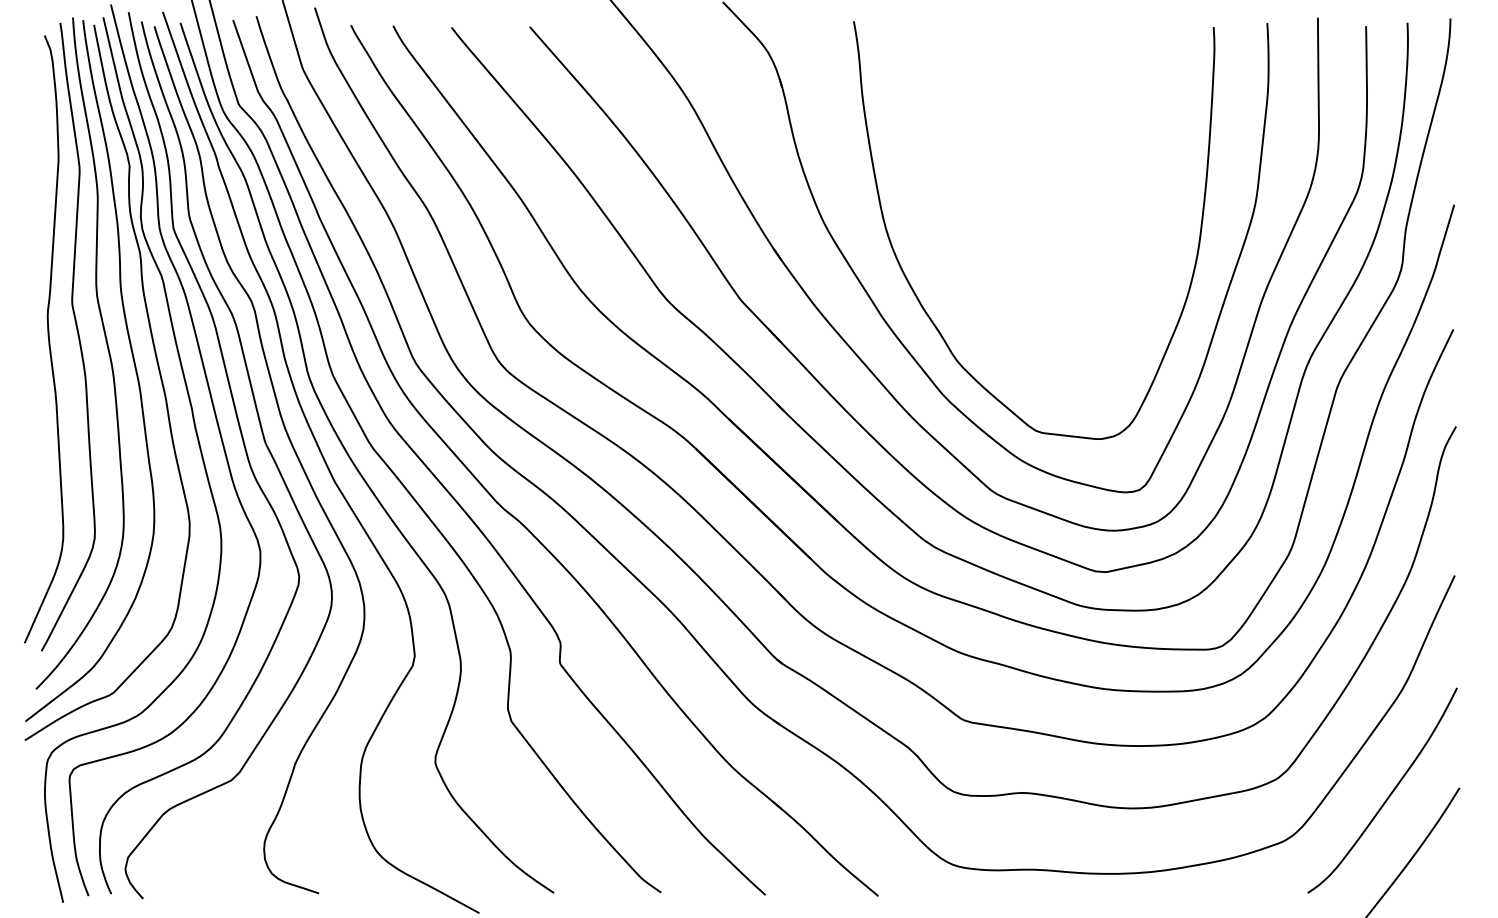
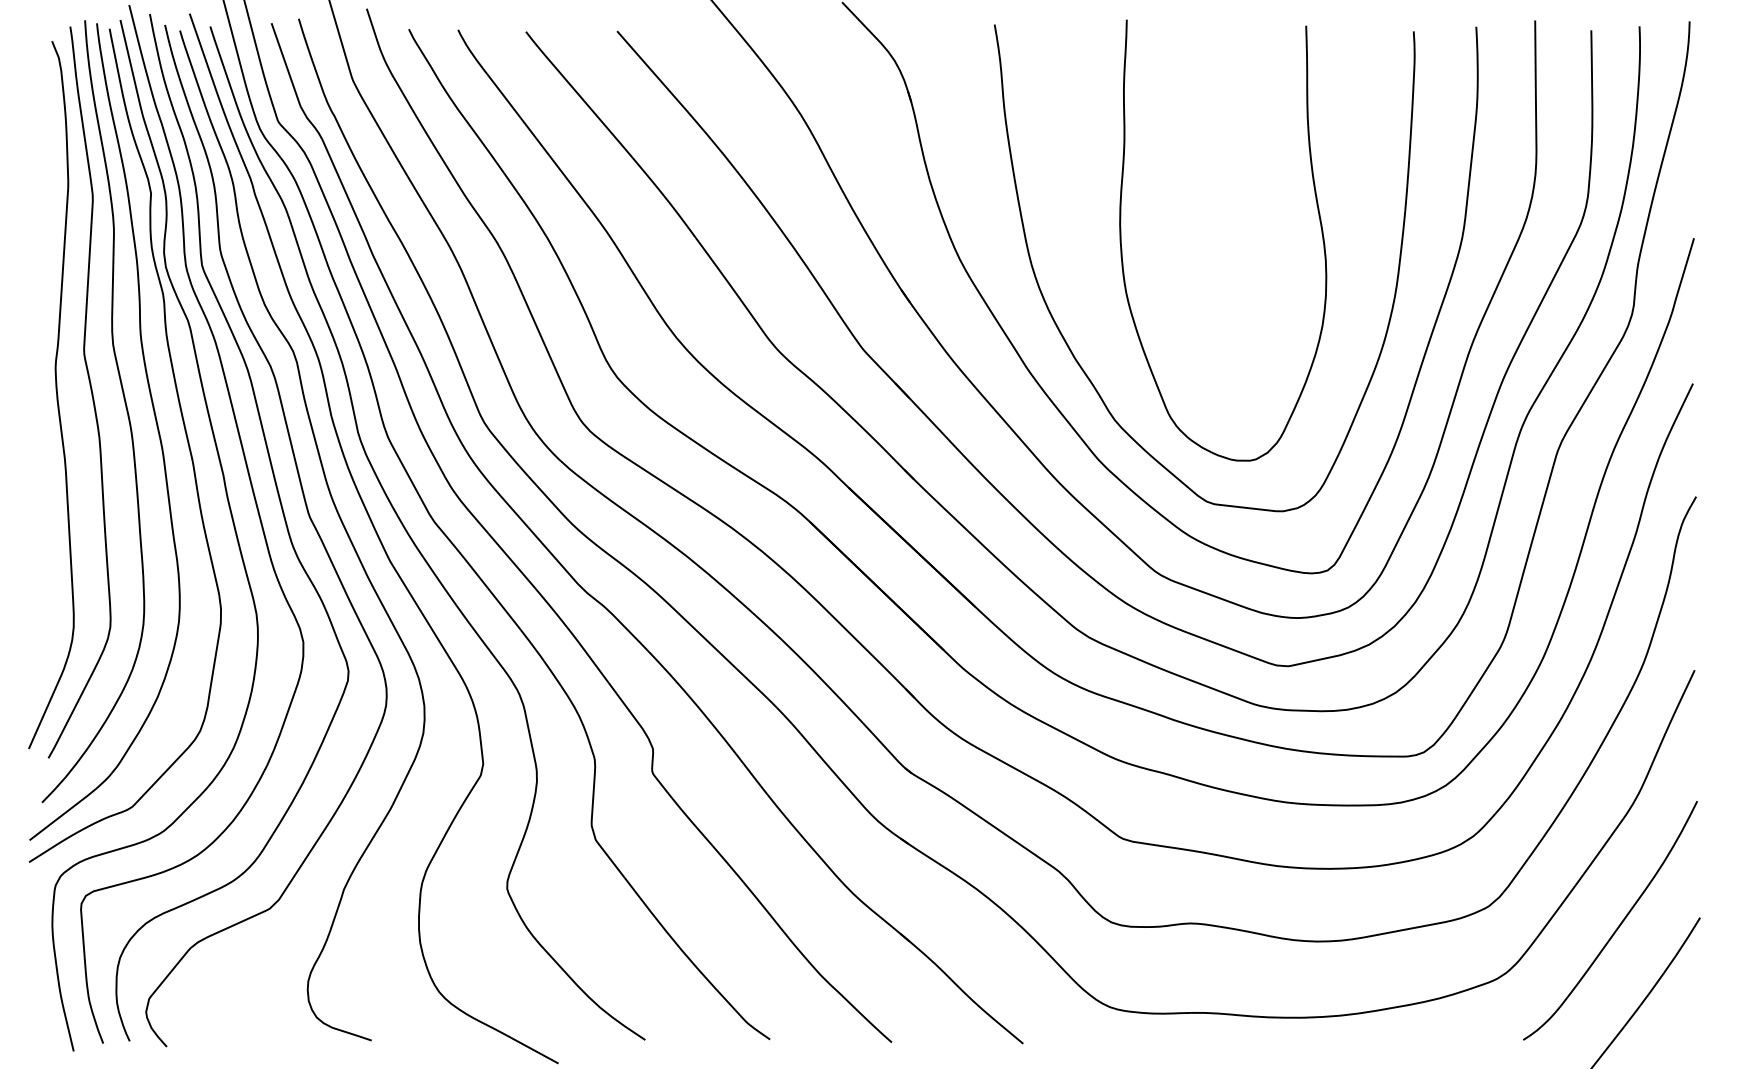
curve: (1132, 190) -> (1319, 221), added

